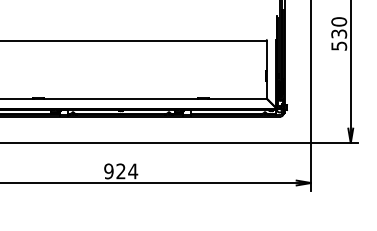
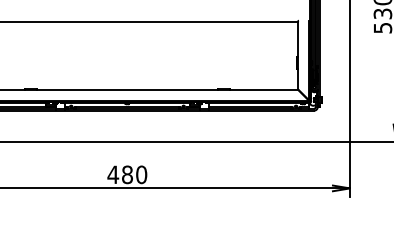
text: (120, 171) -> (126, 174), 924 -> 480

